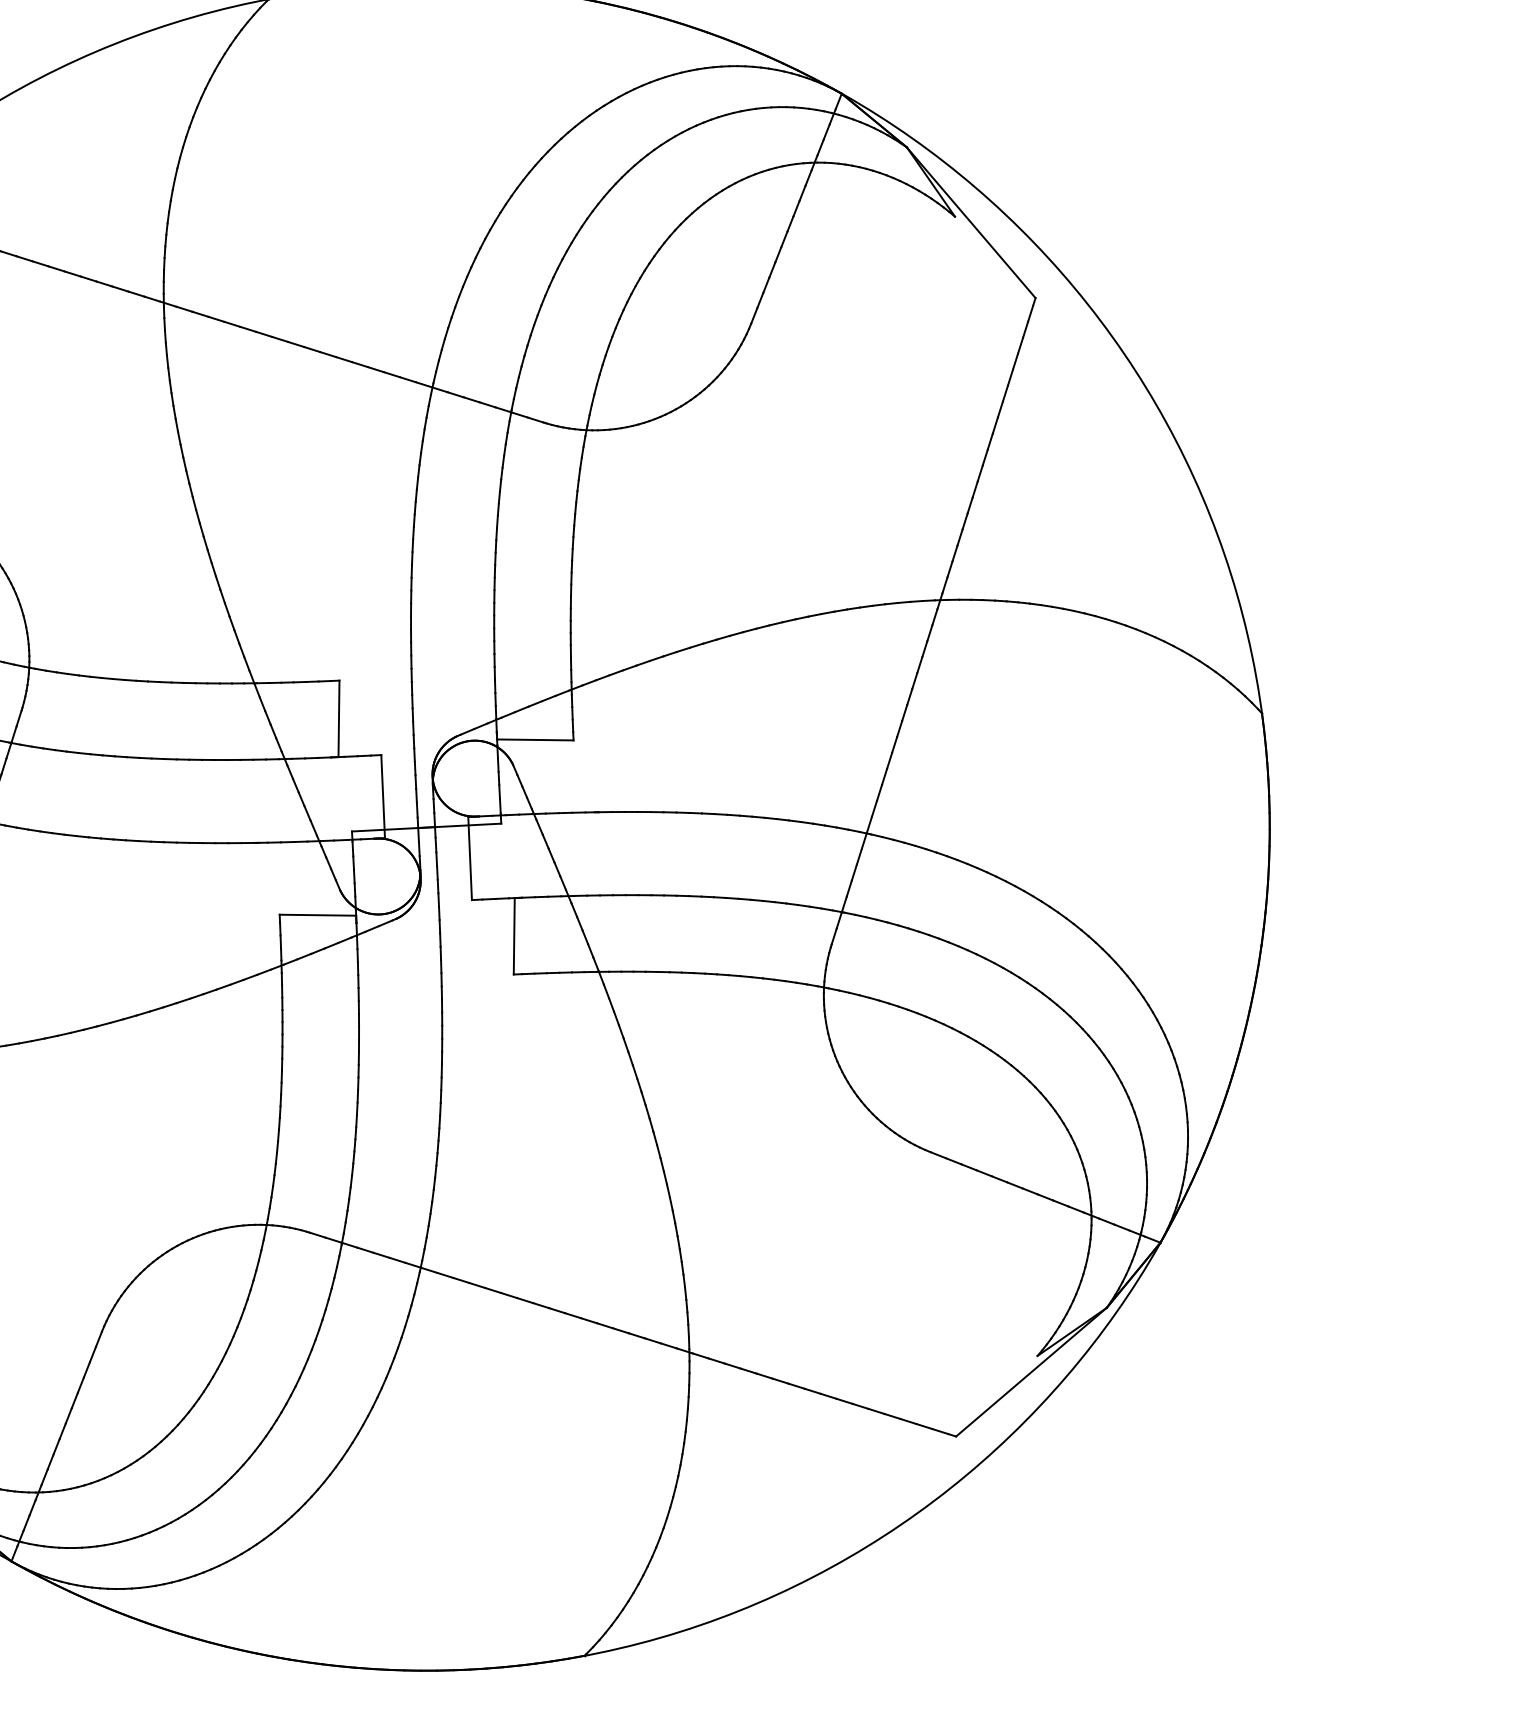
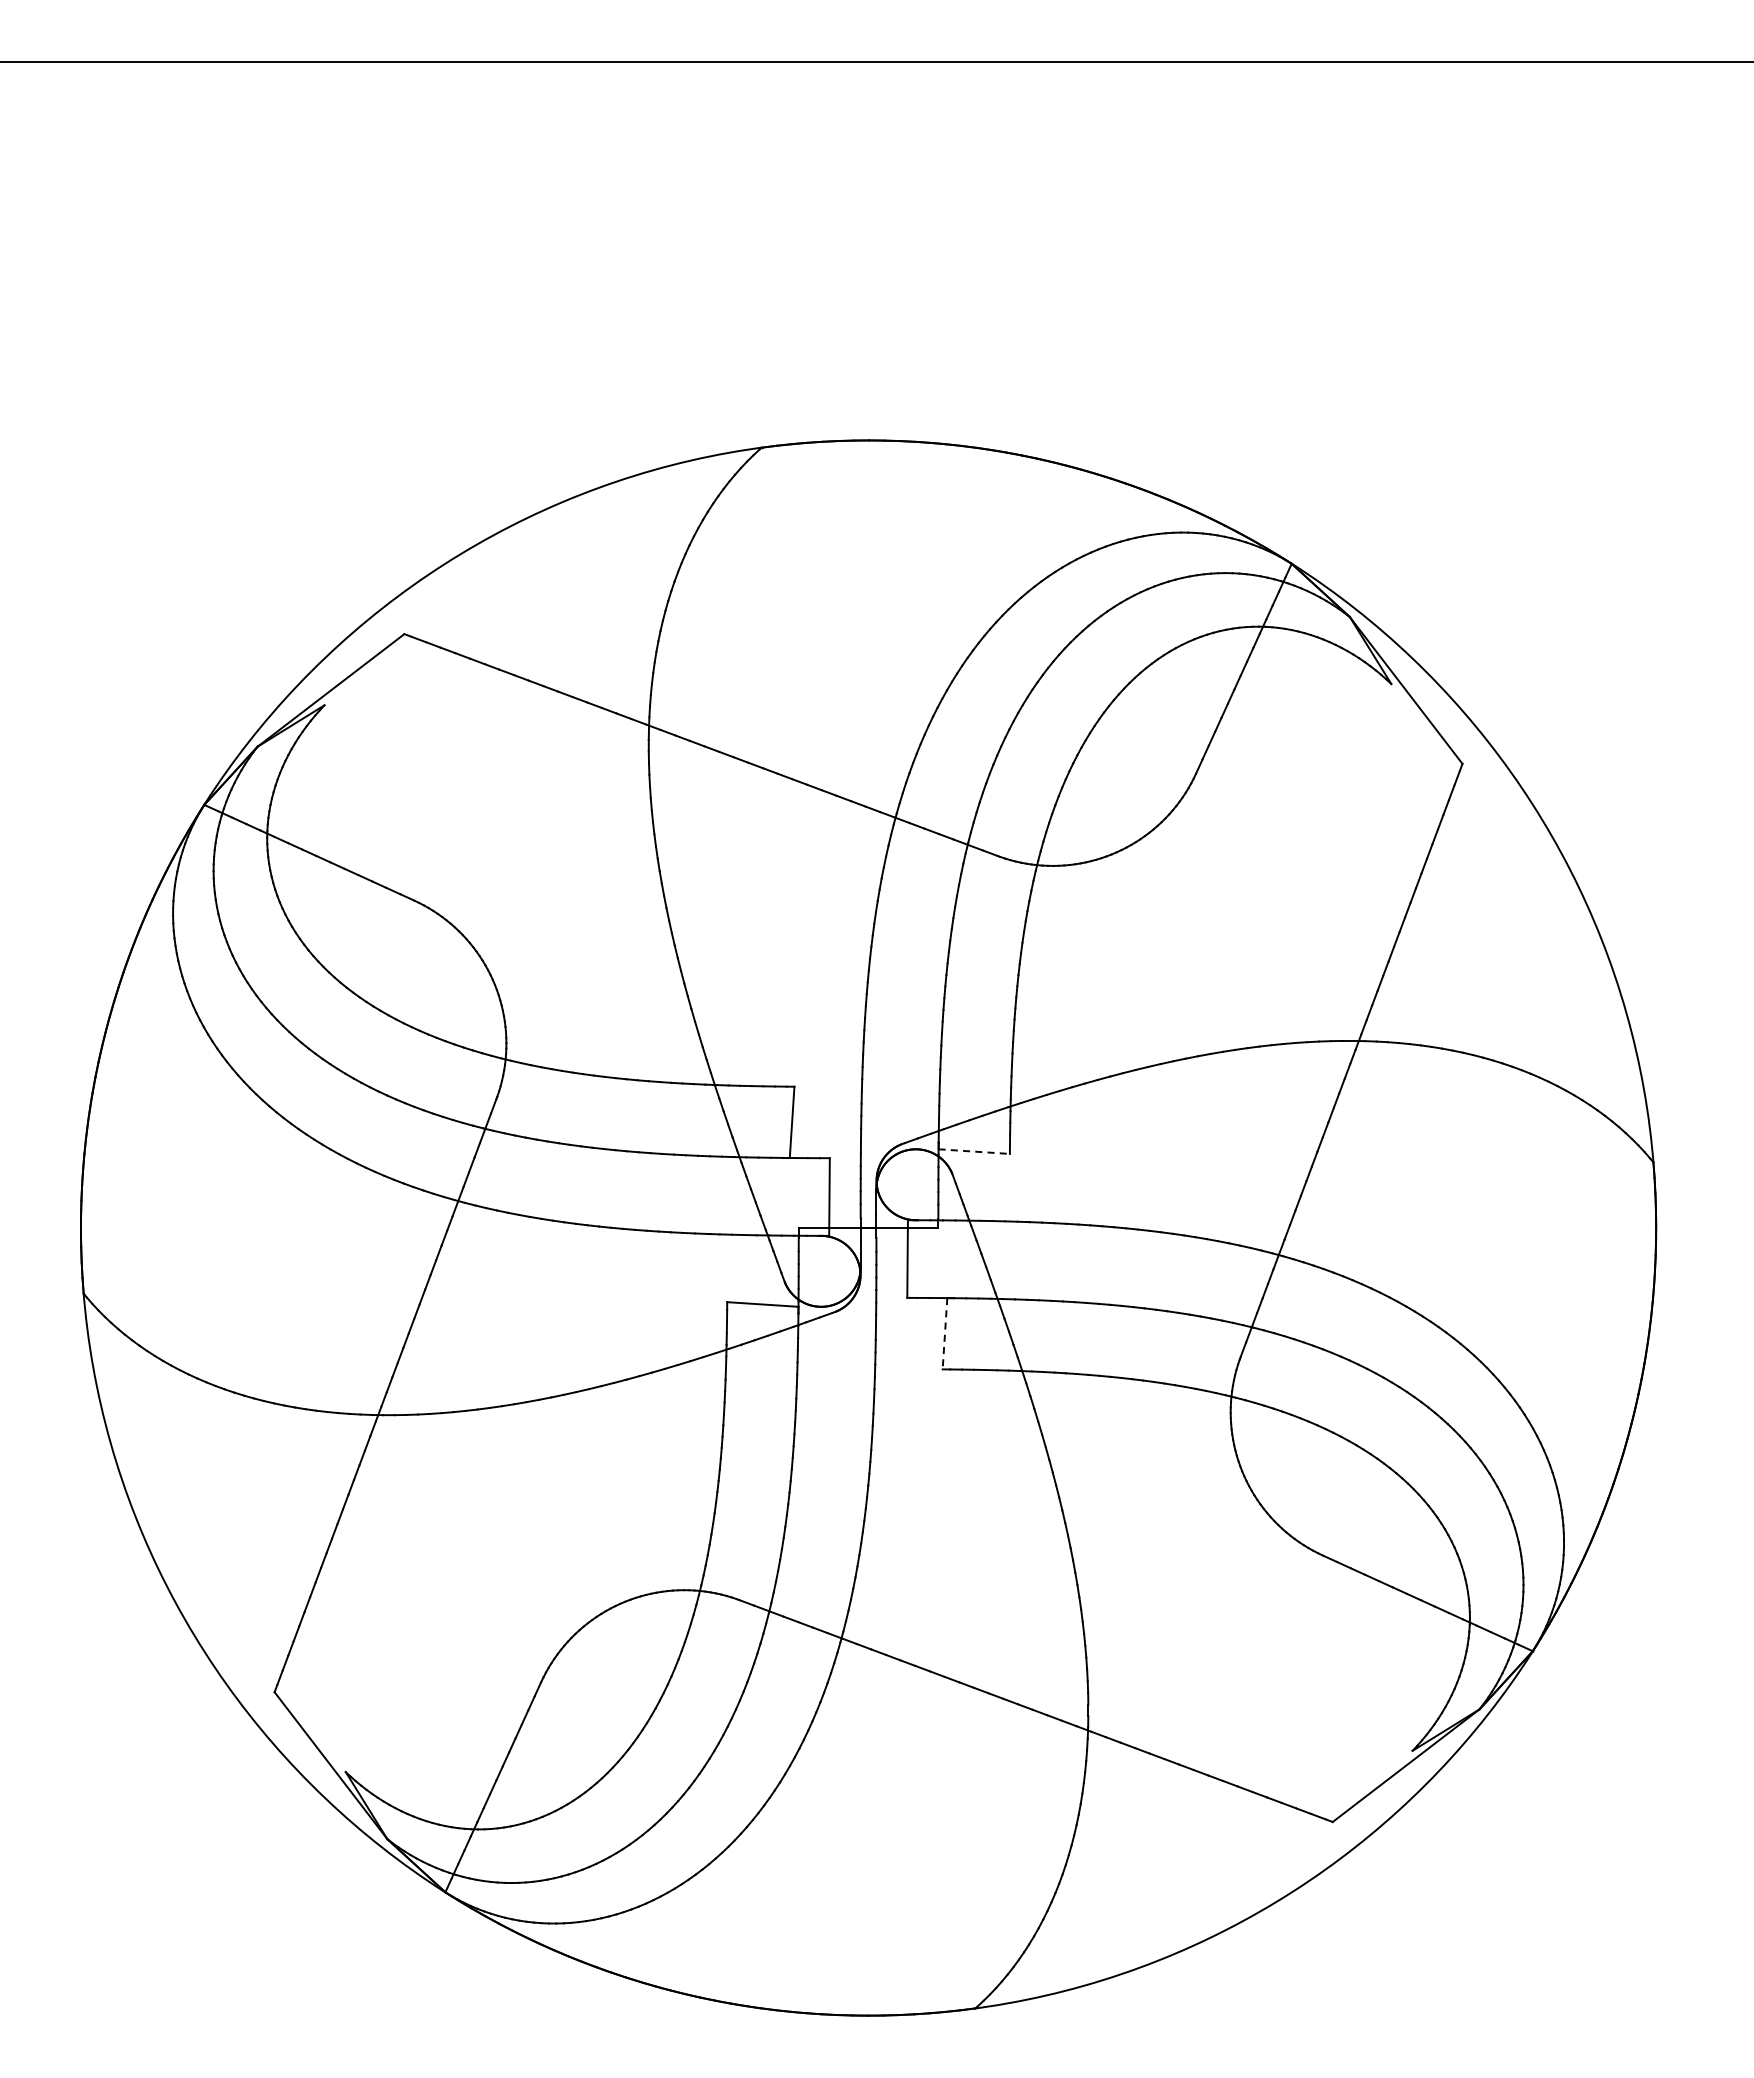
line: (535, 739) -> (974, 1151), solid -> dashed
line: (514, 935) -> (945, 1333), solid -> dashed

